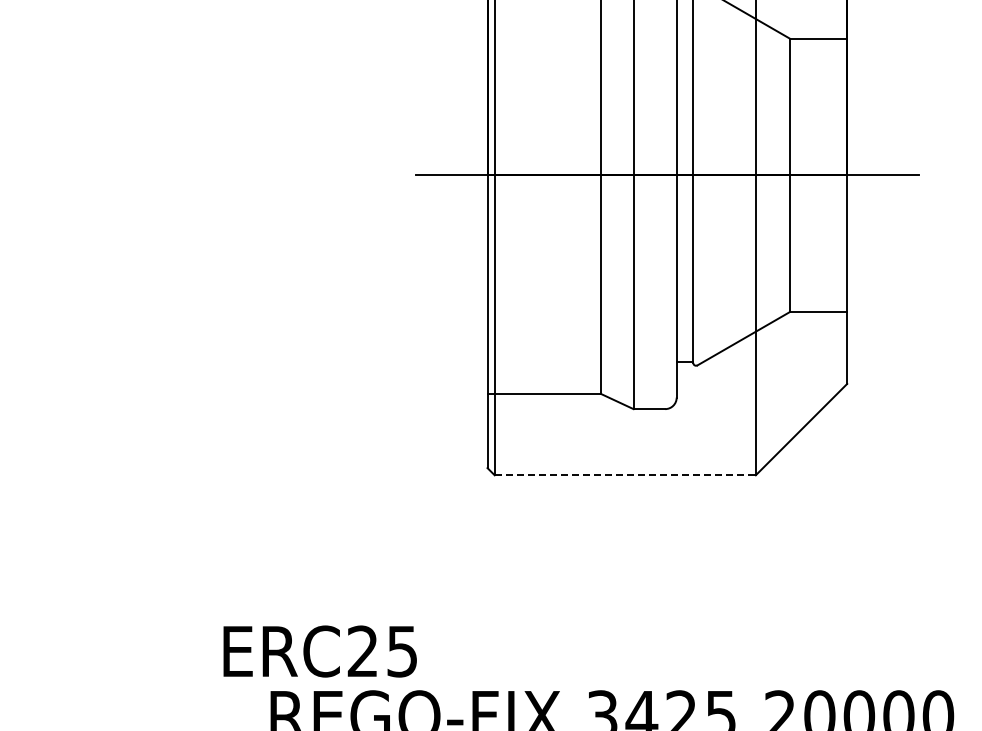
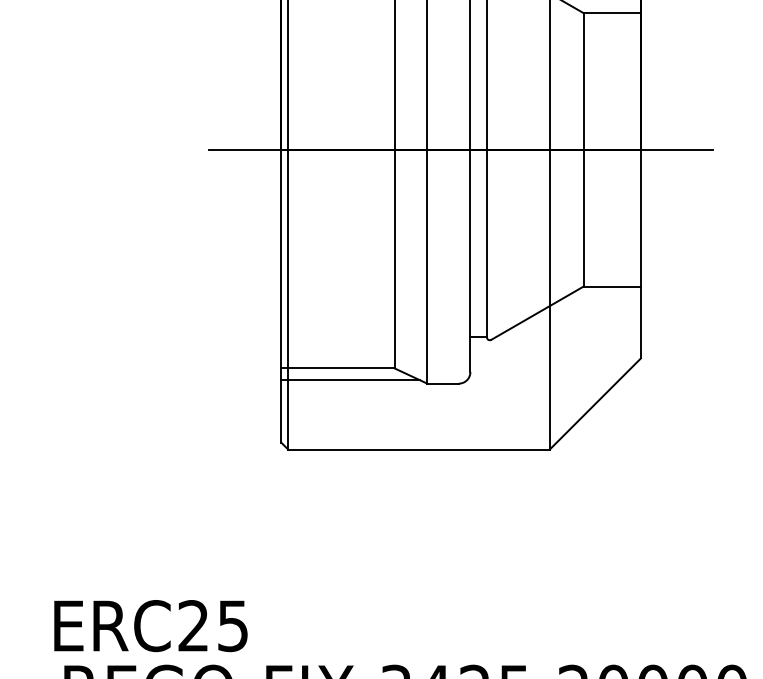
line: (556, 405) -> (350, 380), added
line: (625, 475) -> (419, 450), dashed -> solid
text: (319, 651) -> (150, 626), moved

